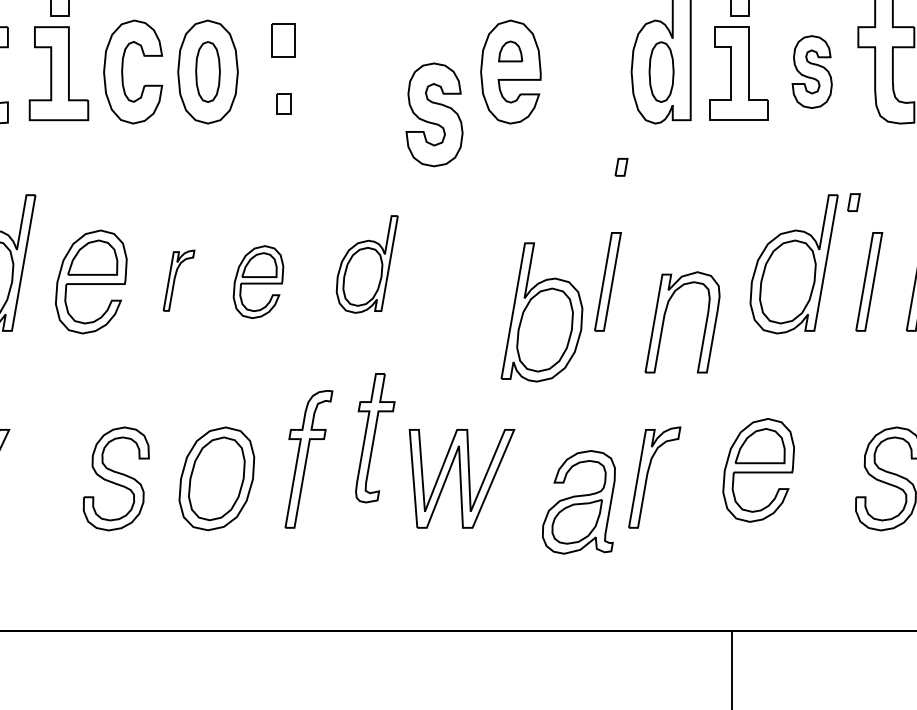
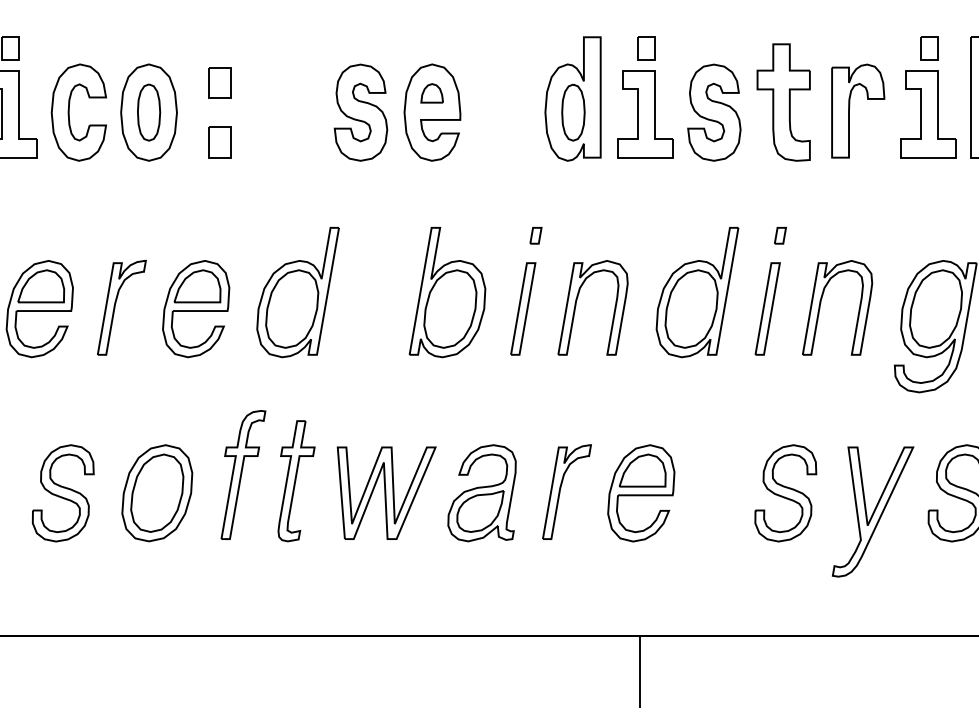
part: (812, 71) -> (714, 112), size x1.43
part: (283, 103) -> (219, 142), size x1.67
part: (434, 114) -> (360, 112), moved
part: (621, 167) -> (535, 235), moved
part: (854, 202) -> (780, 235), moved
part: (366, 264) -> (297, 292), size x1.43
part: (178, 280) -> (121, 307), size x1.67
part: (258, 282) -> (196, 309), size x1.43
part: (541, 312) -> (447, 292), moved
part: (664, 320) -> (576, 306), moved
part: (375, 438) -> (296, 481), moved
part: (758, 470) -> (641, 493), moved
part: (578, 502) -> (481, 493), moved

